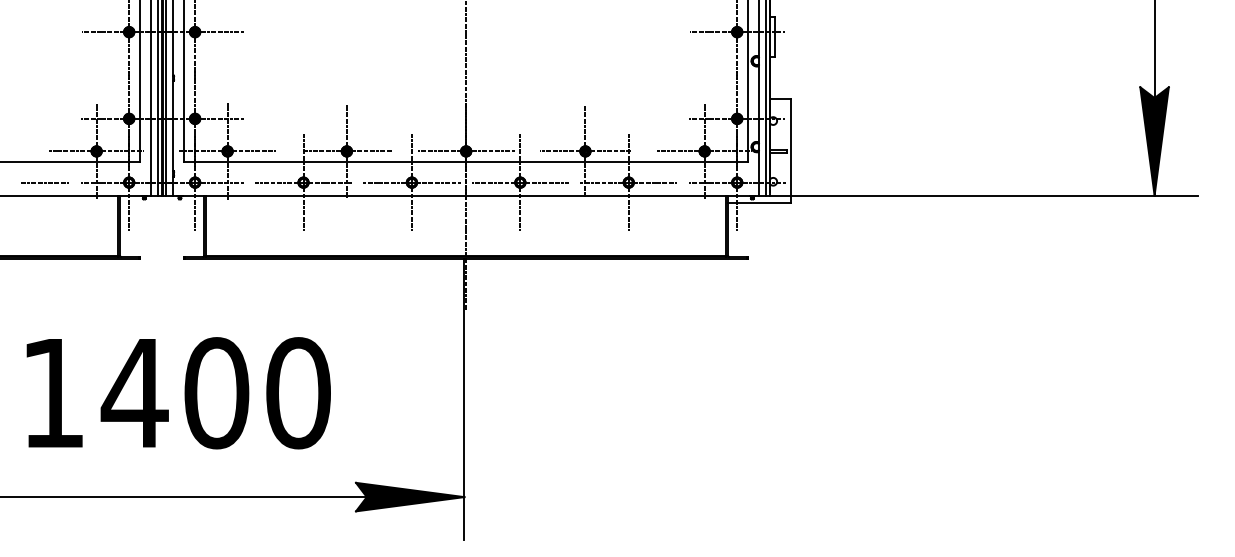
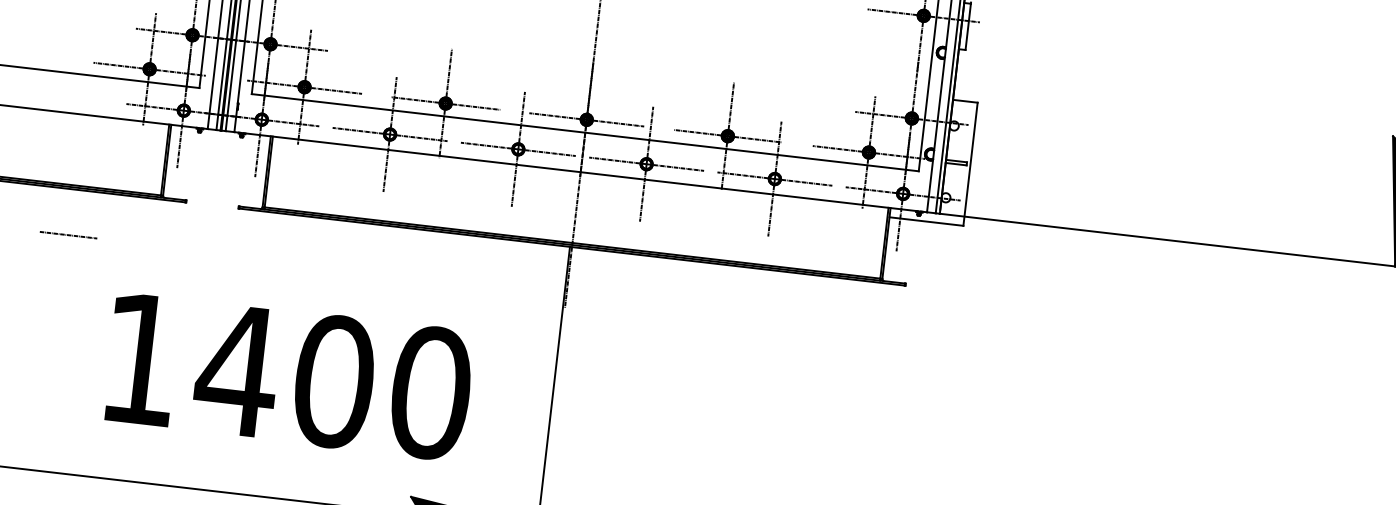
line: (44, 182) -> (67, 234), moved
text: (178, 393) -> (288, 376), moved

